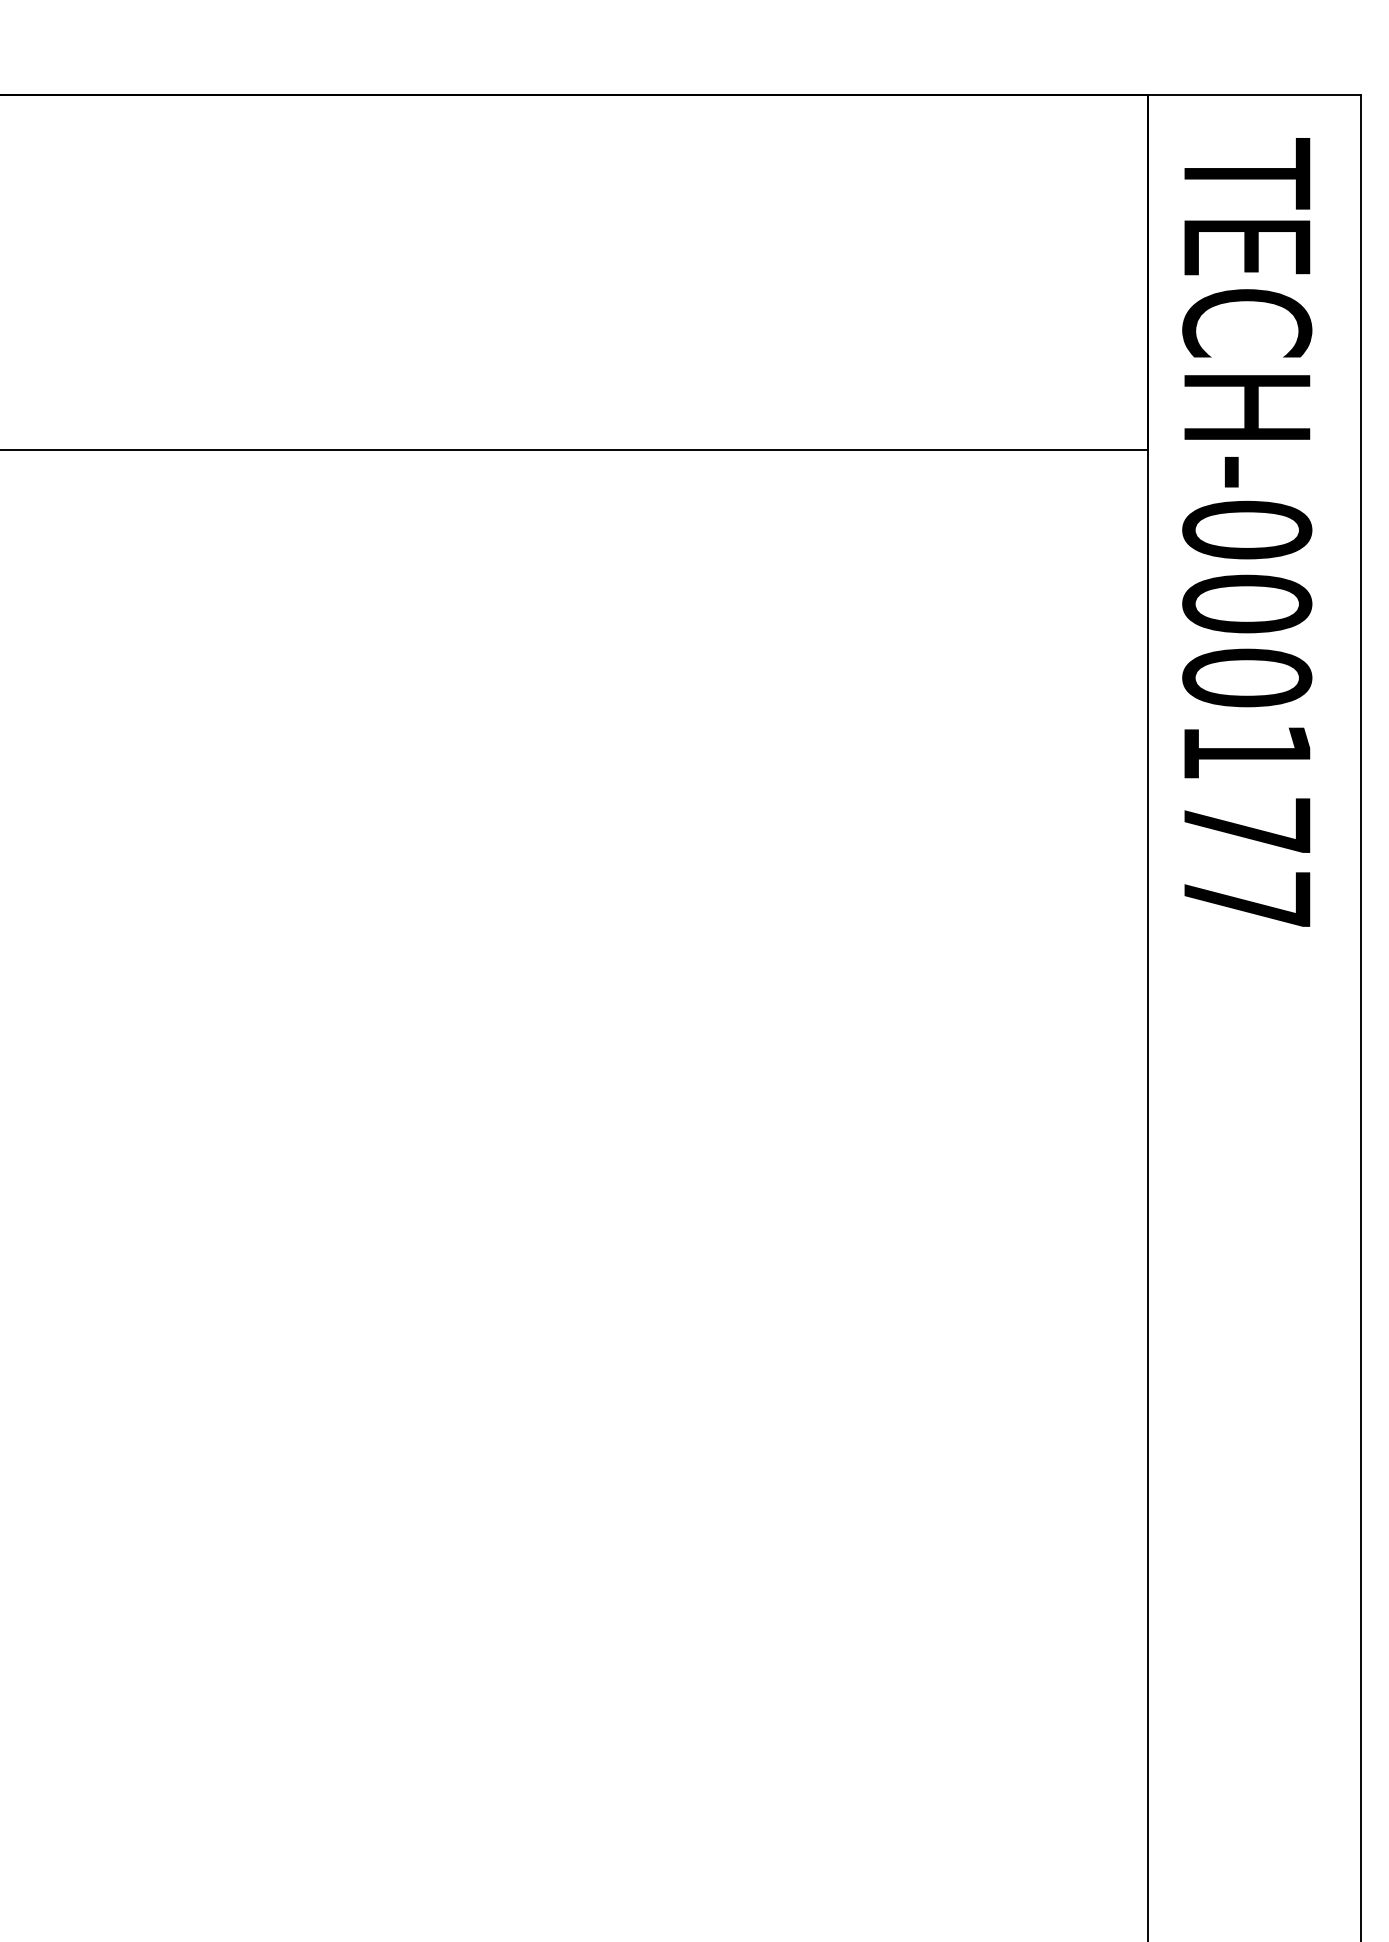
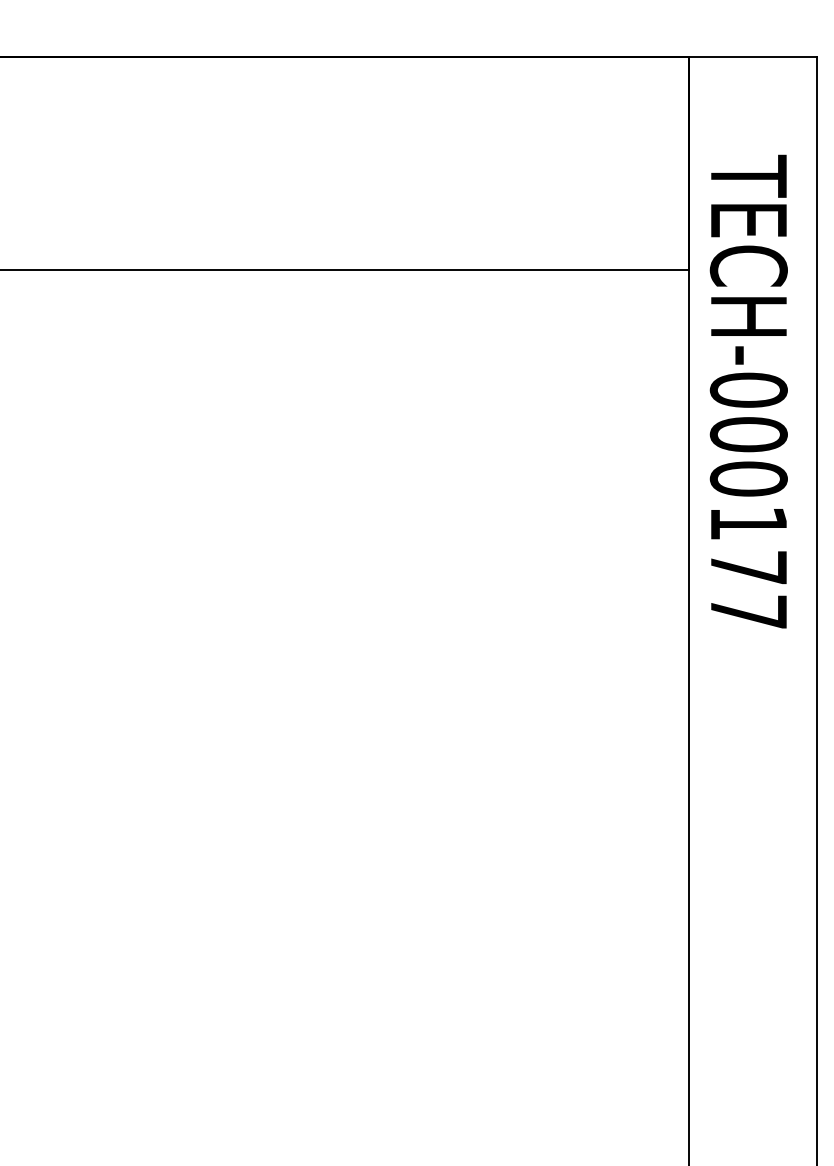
text: (1246, 532) -> (748, 391), moved

